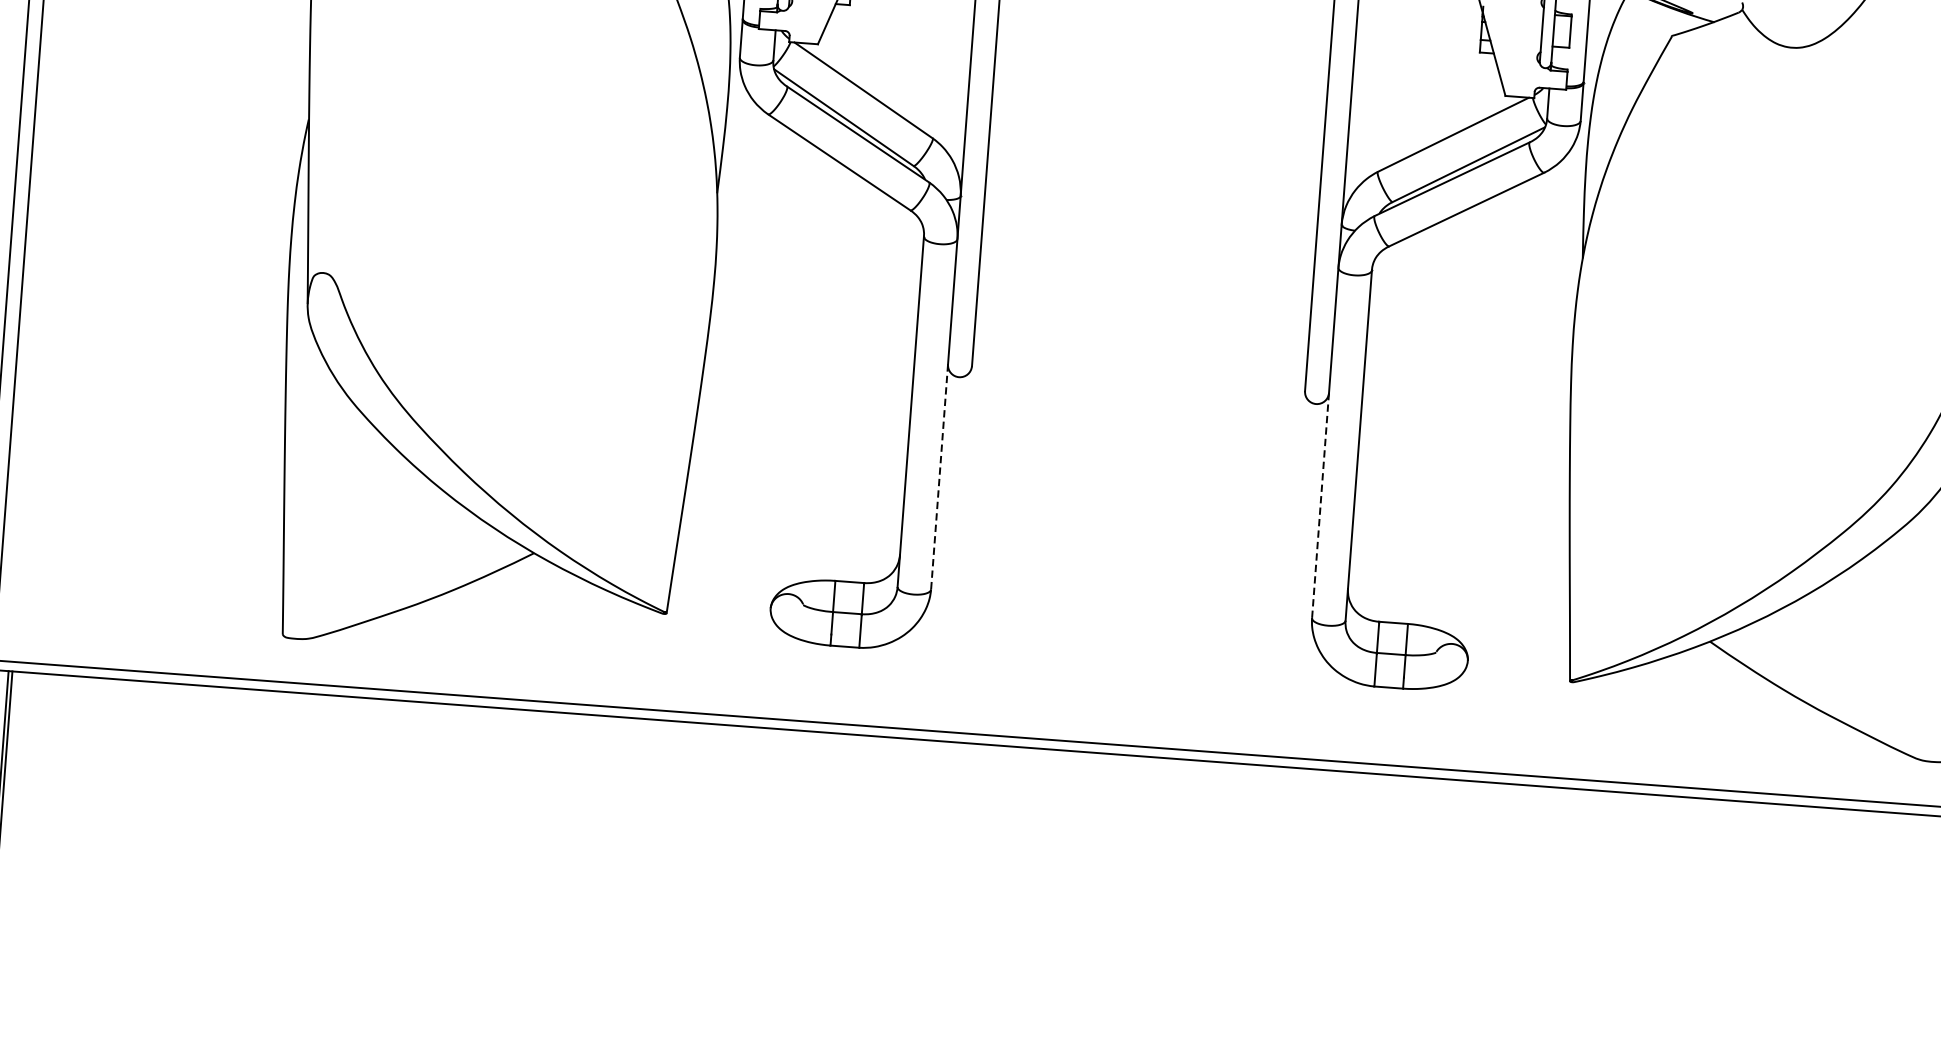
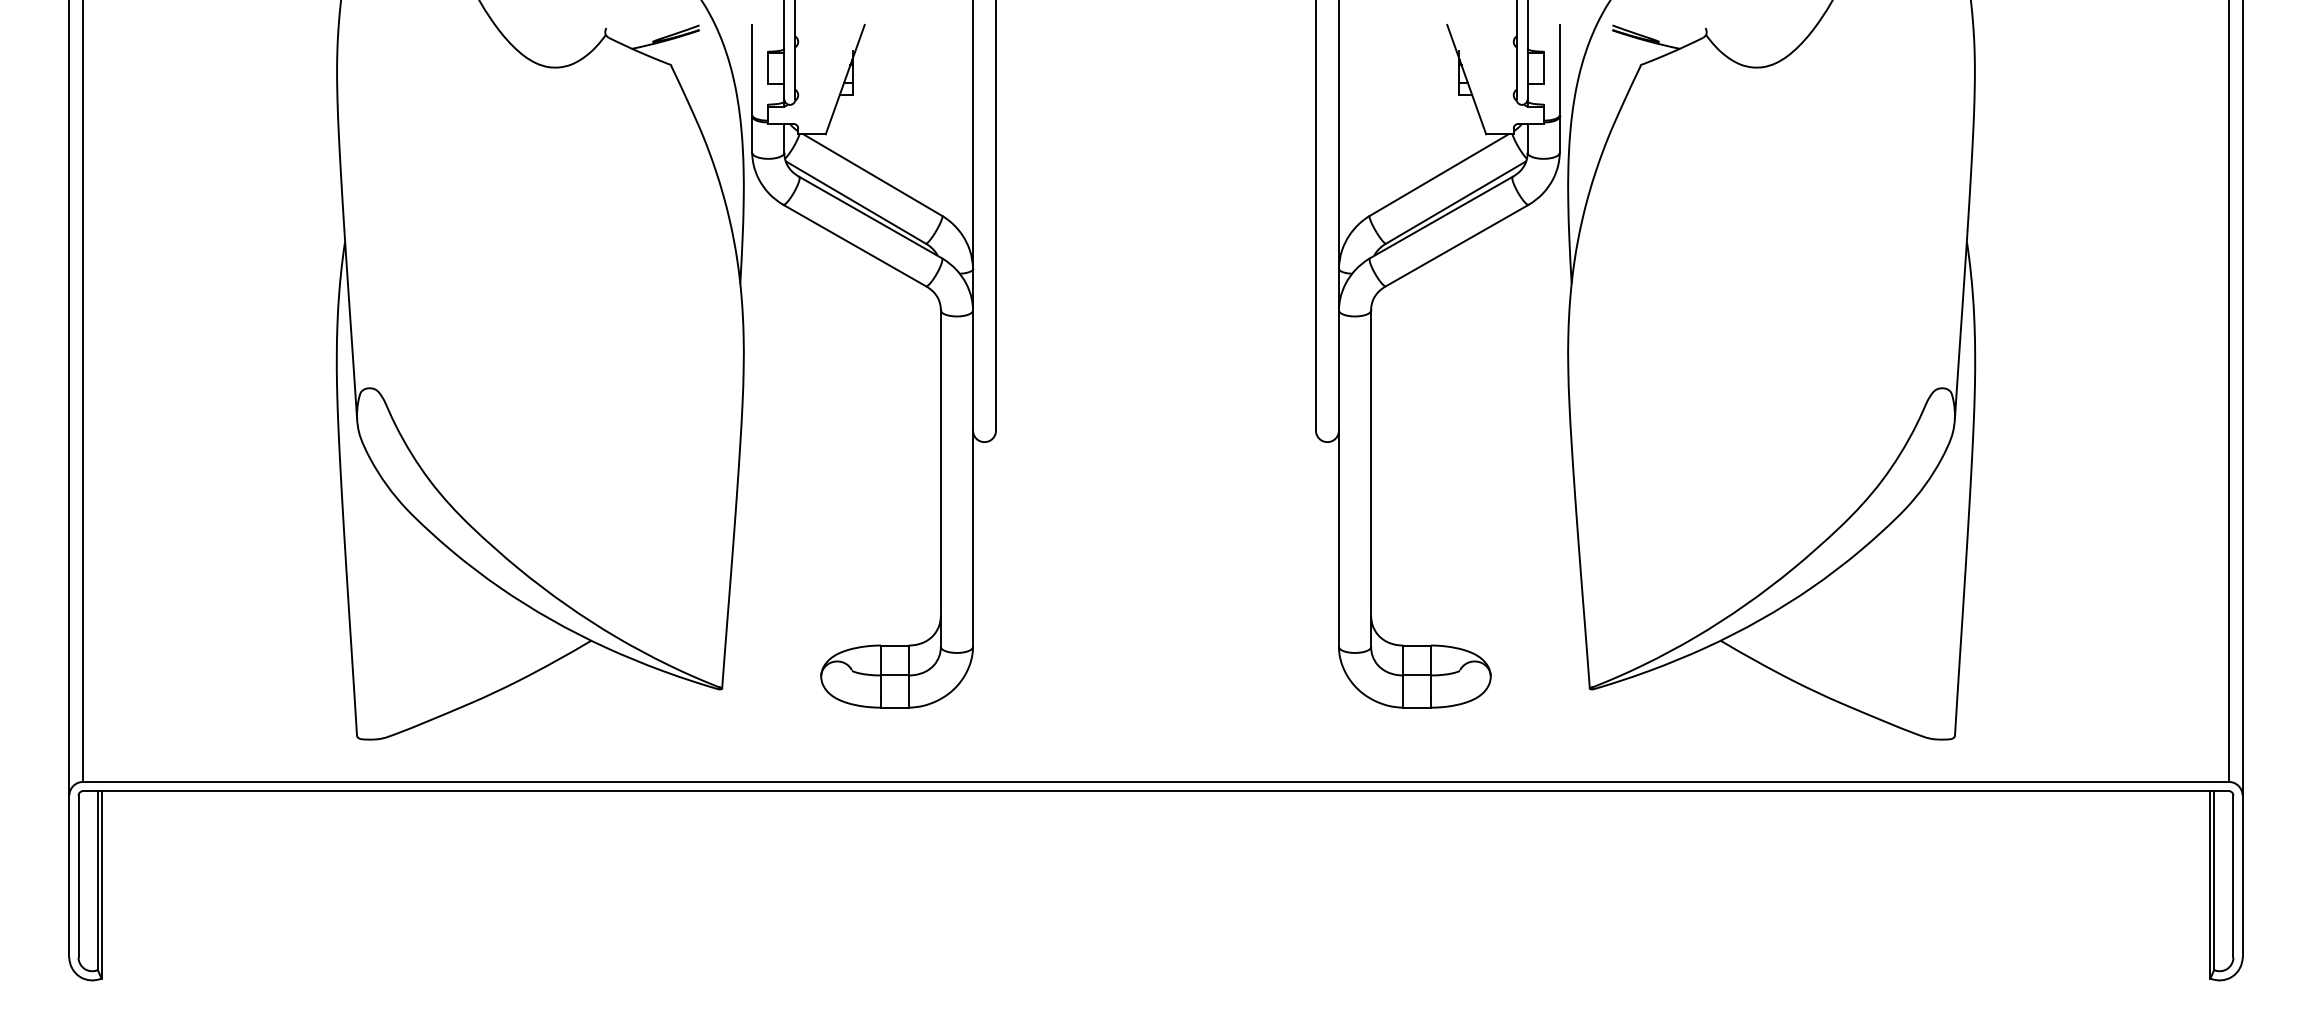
line: (940, 477) -> (973, 539), dashed -> solid
line: (1320, 506) -> (1338, 539), dashed -> solid

